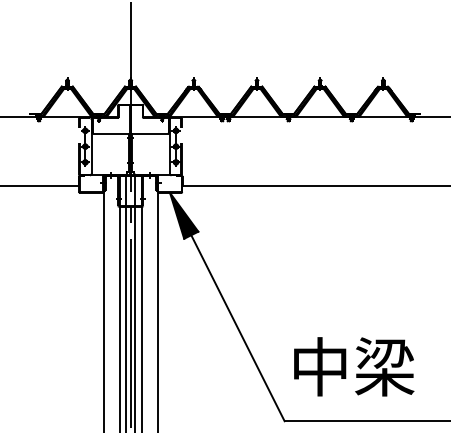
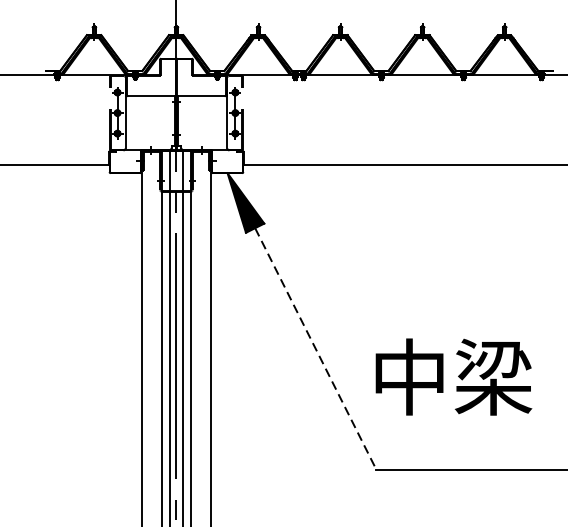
line: (238, 328) -> (316, 349), solid -> dashed
text: (354, 366) -> (454, 376), moved

